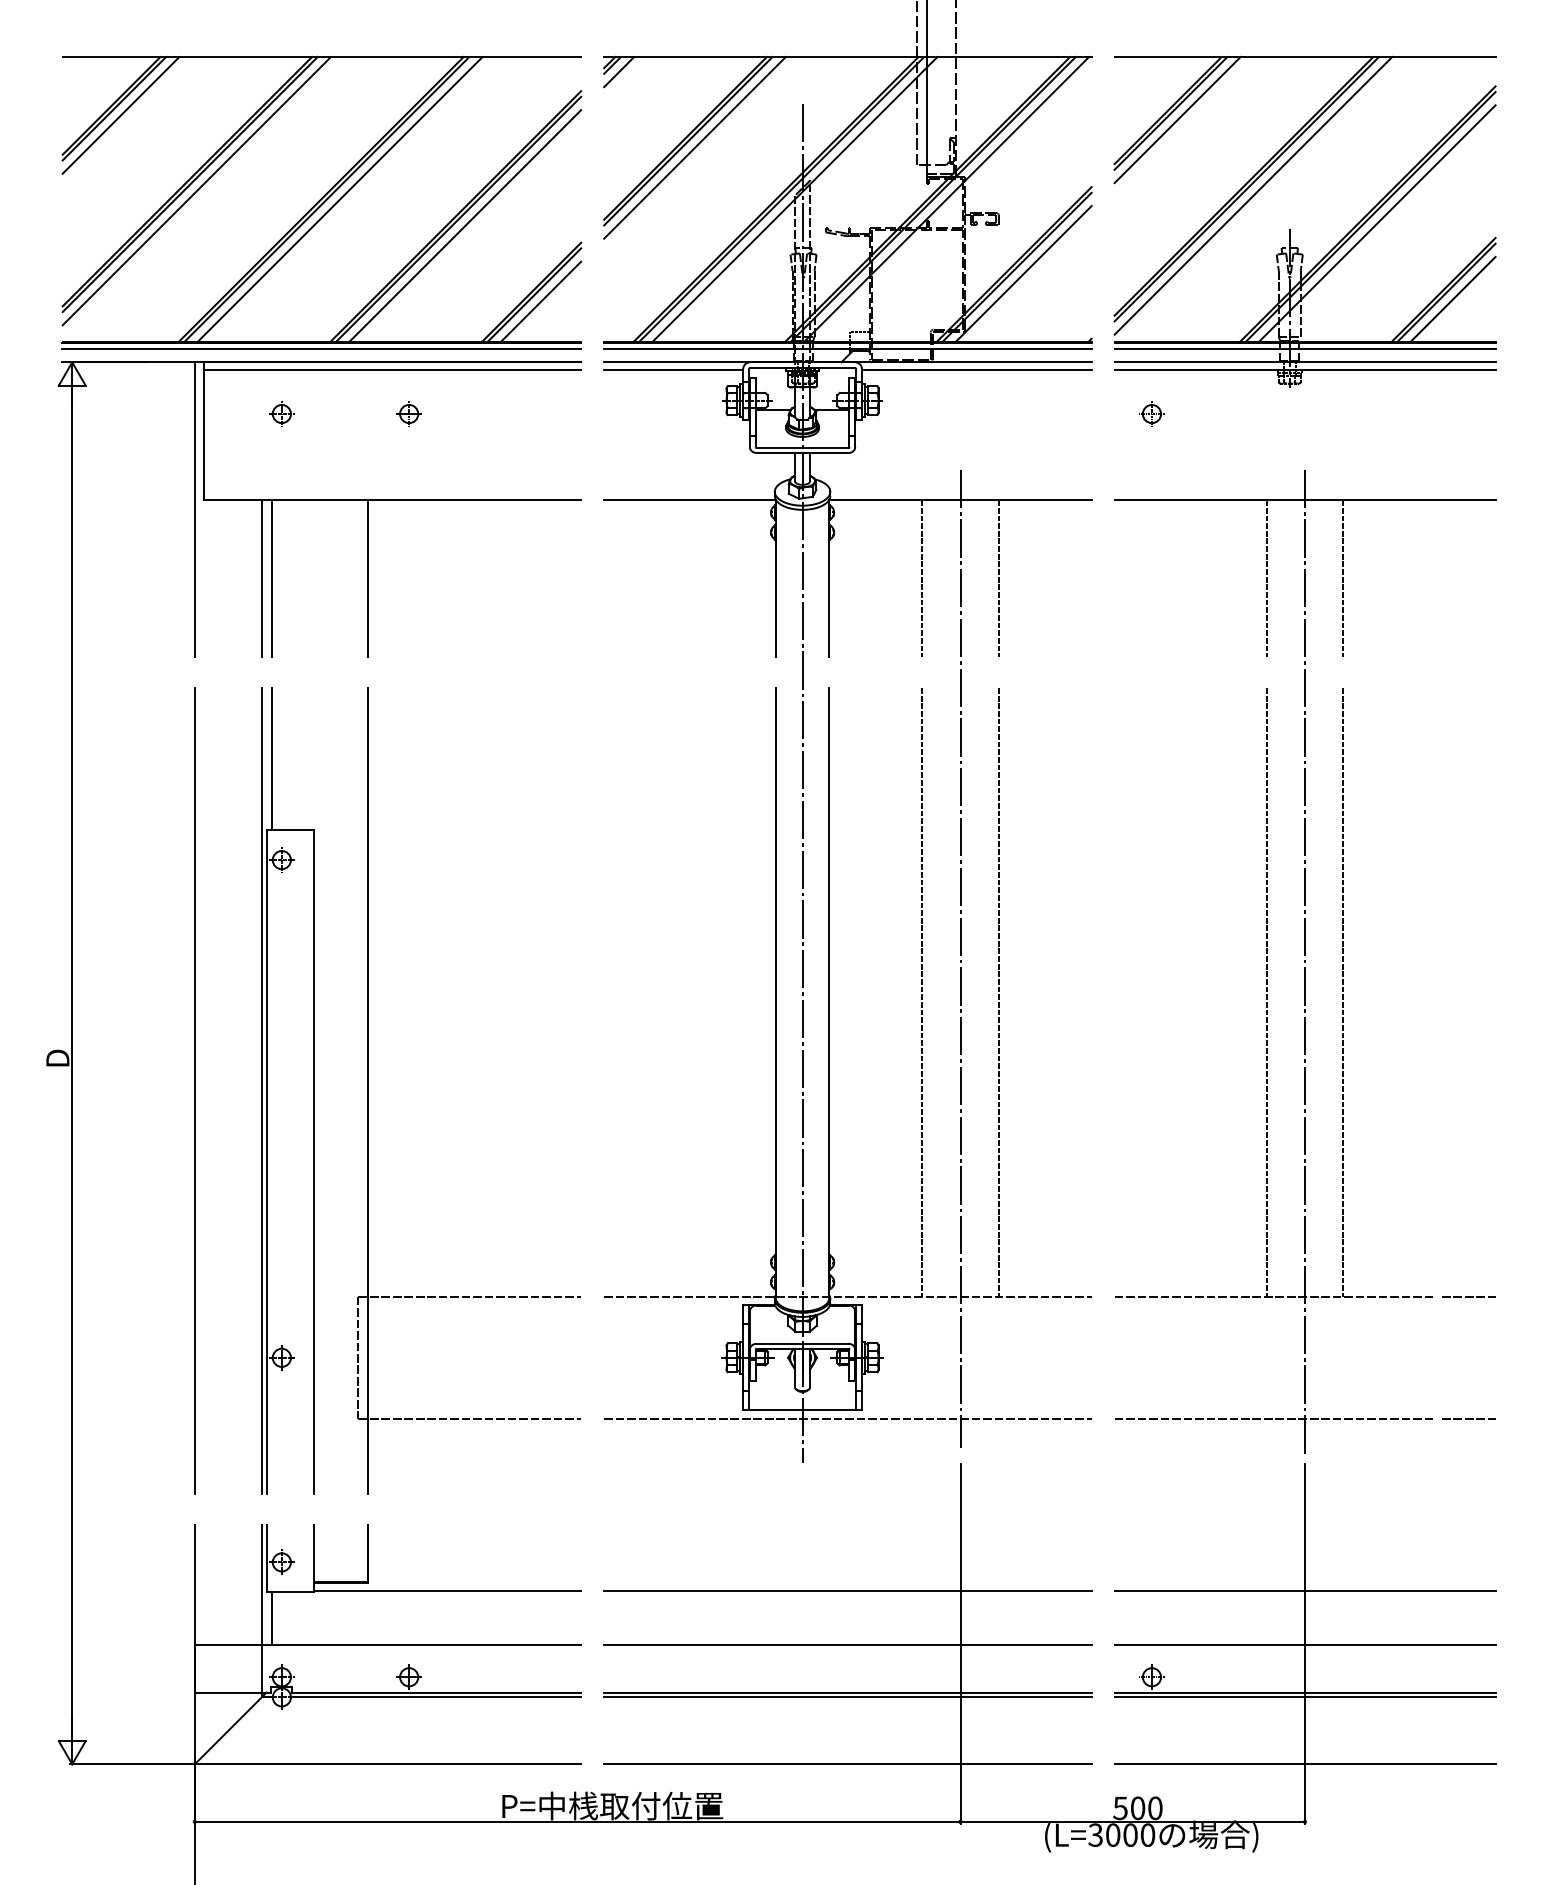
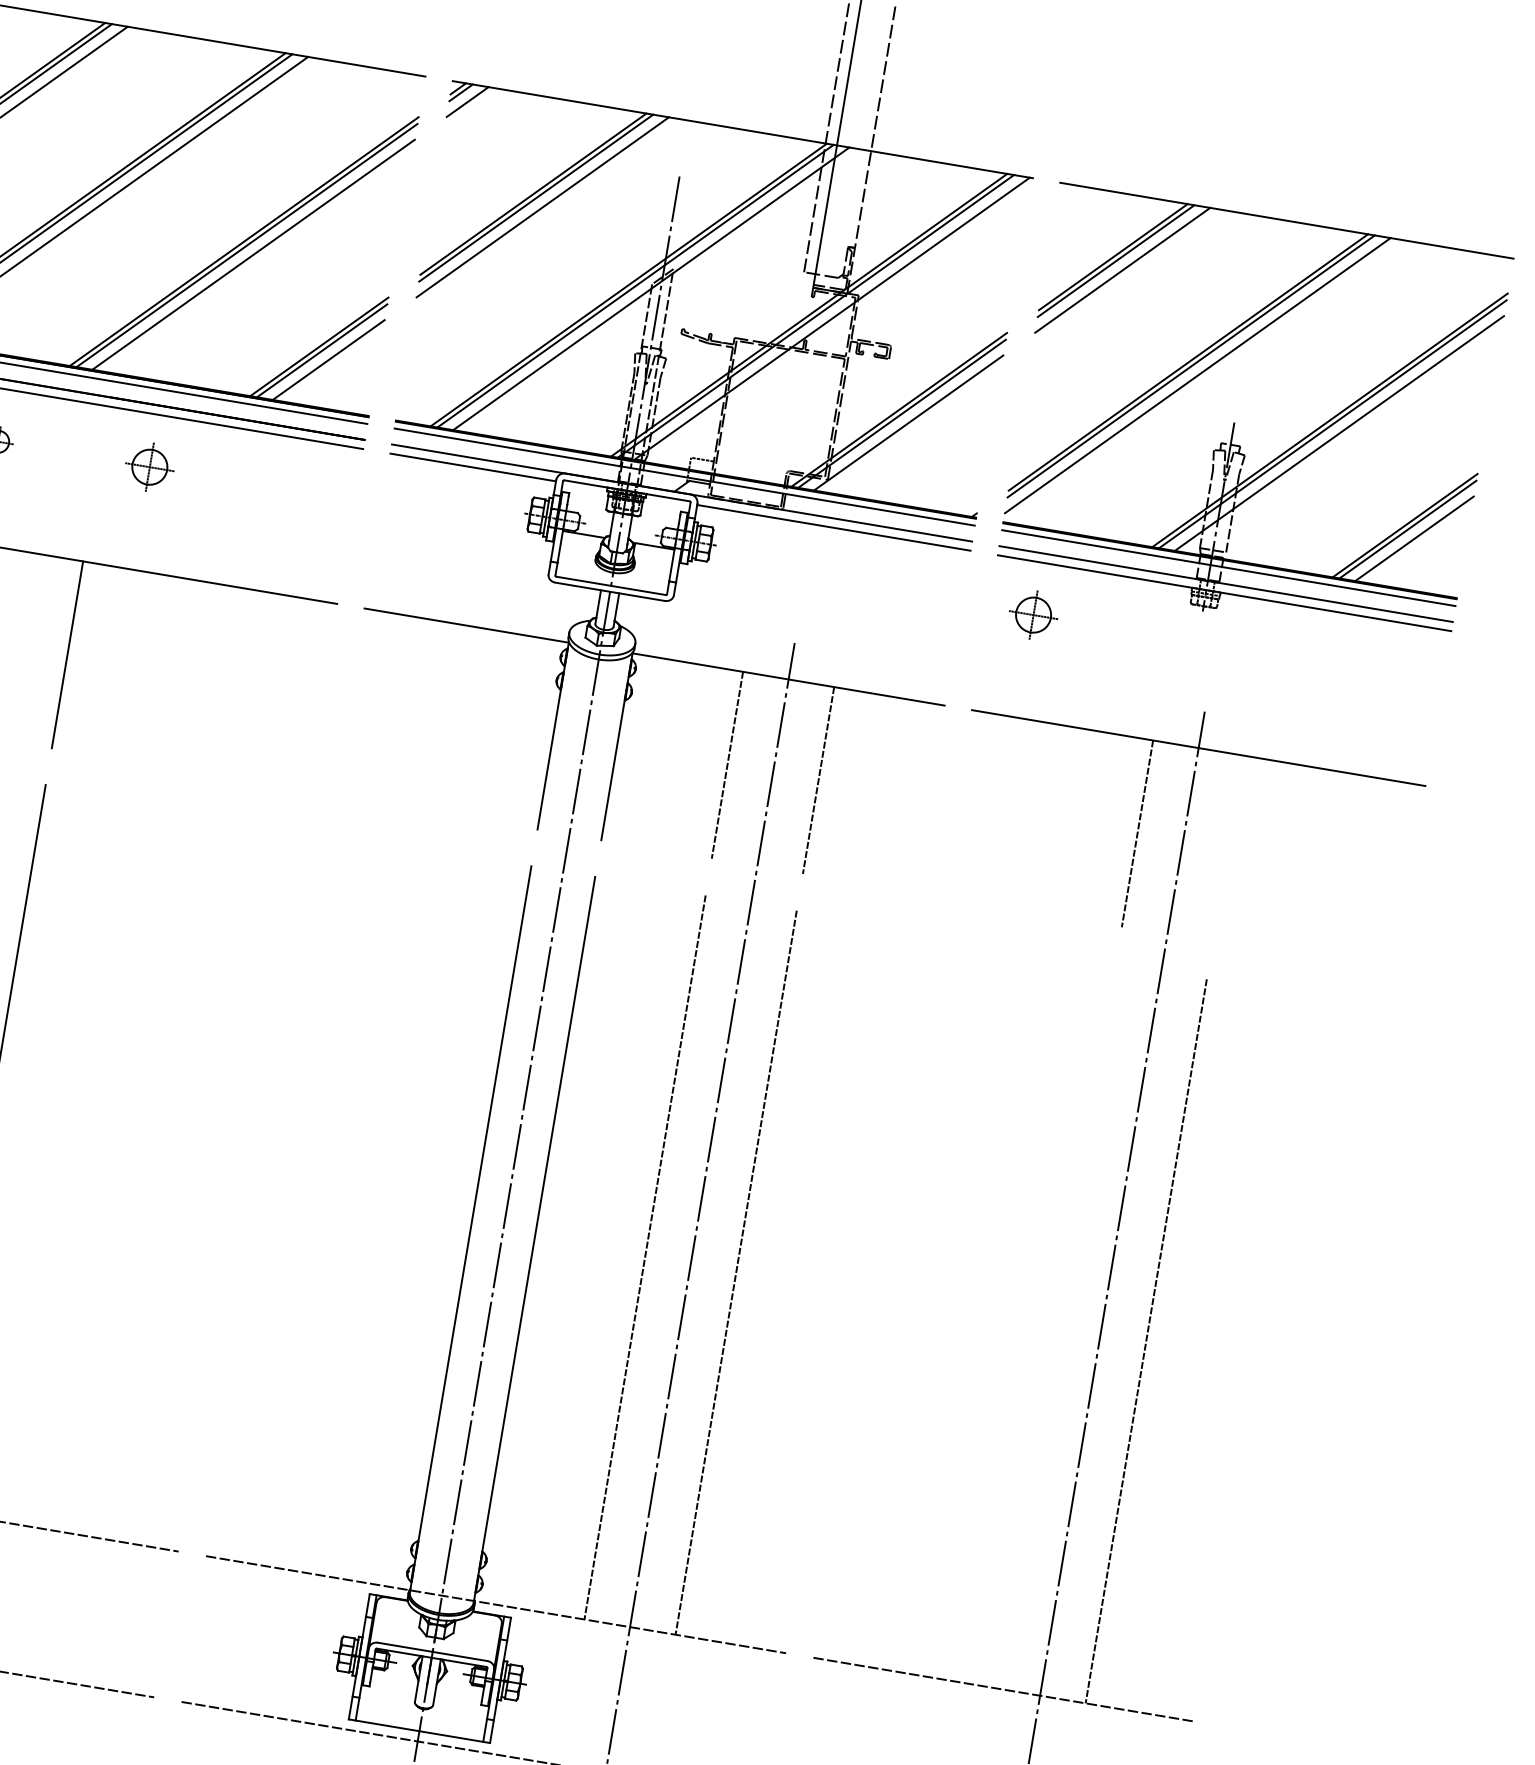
part: (408, 413) -> (149, 466), size x1.6
part: (1151, 413) -> (1033, 614), size x1.6
line: (1343, 578) -> (1228, 848), removed
line: (1266, 992) -> (1054, 1326), removed
line: (1468, 1296) -> (1234, 1728), removed

